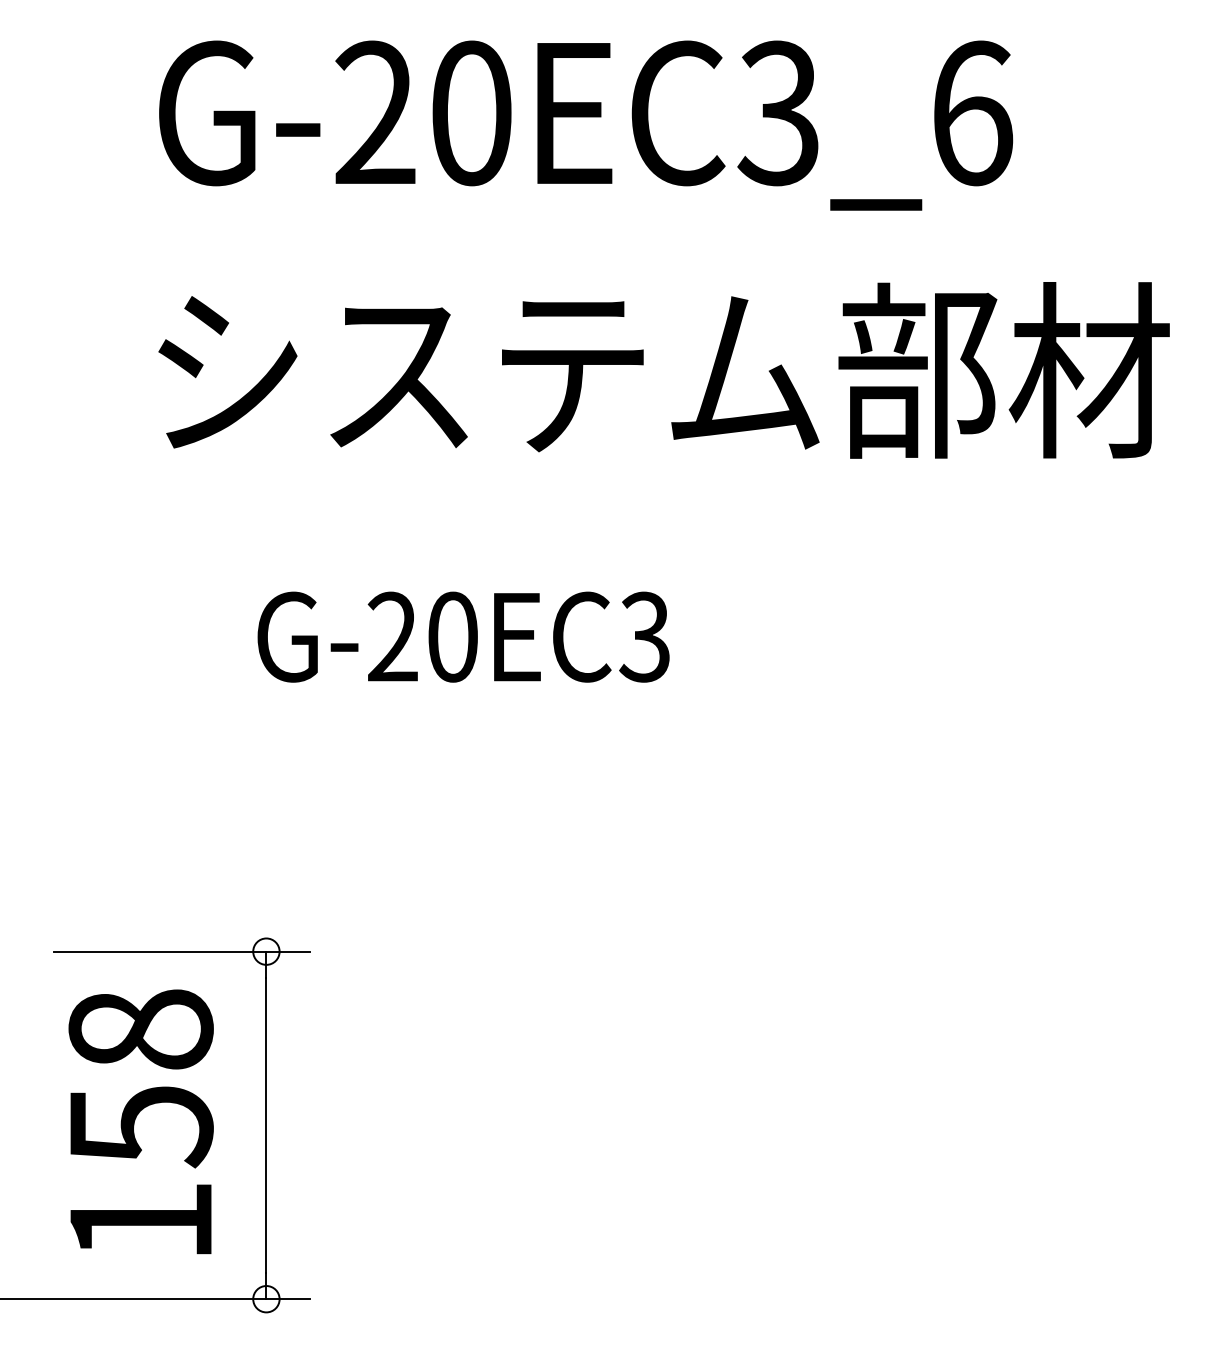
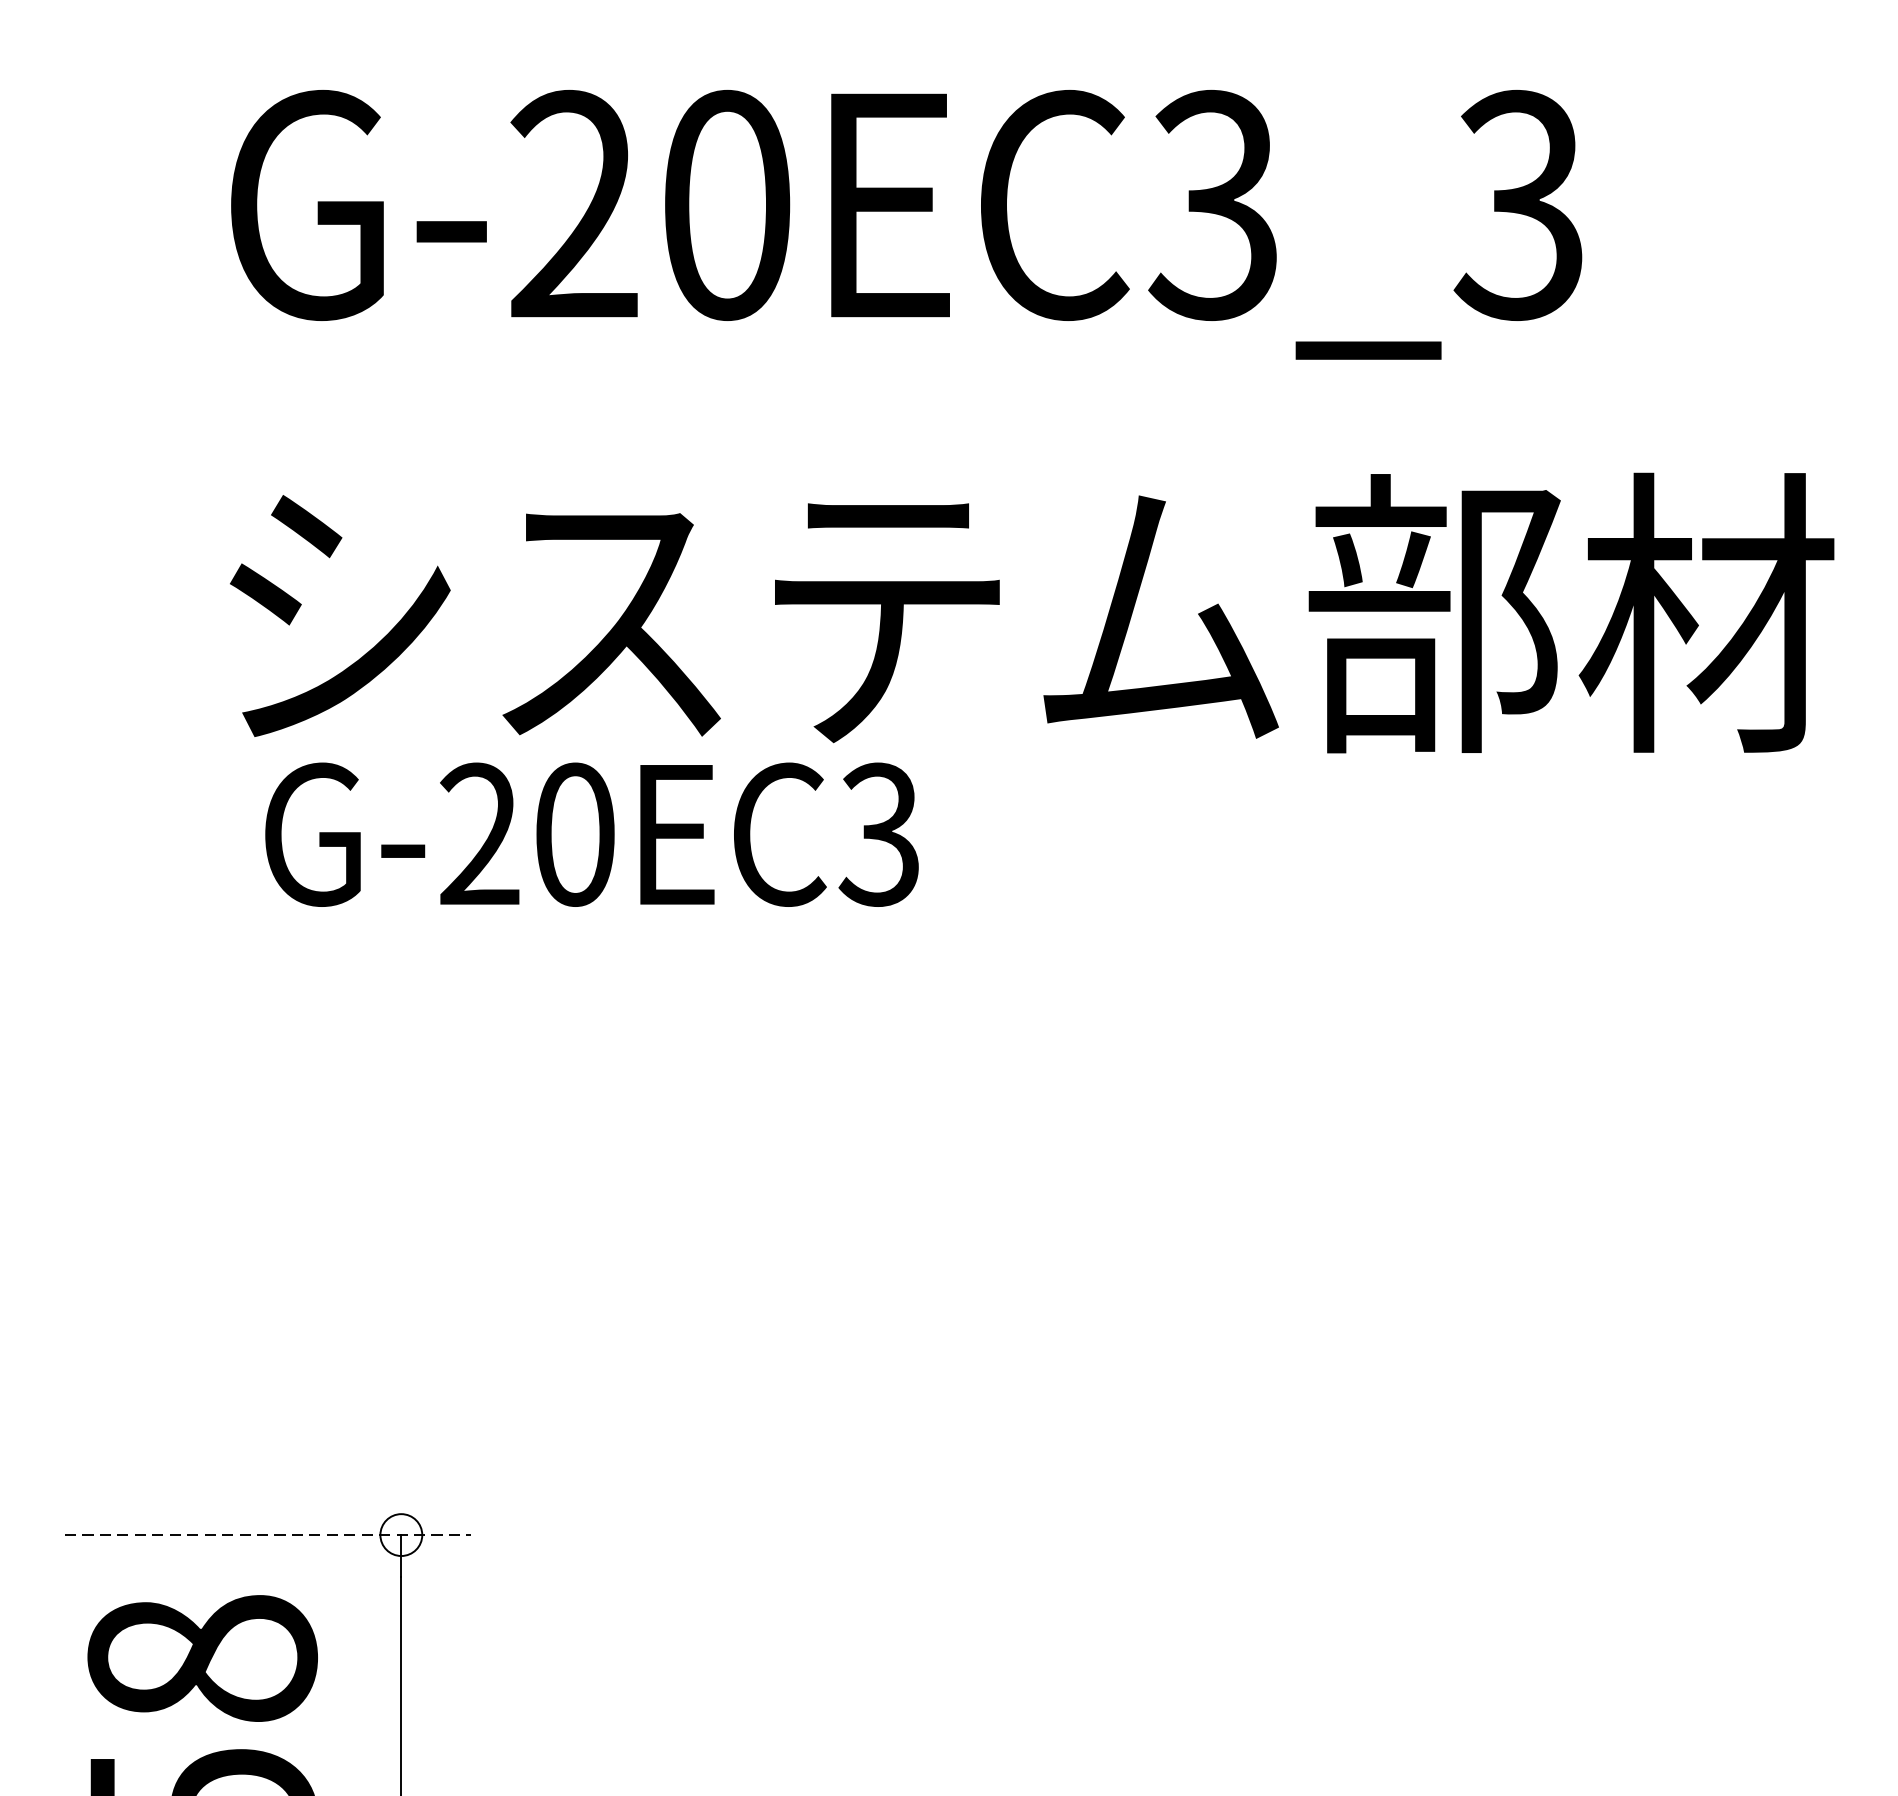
text: (971, 113) -> (1519, 205), G-20EC3_6 -> G-20EC3_3
text: (463, 636) -> (591, 833), moved
line: (182, 951) -> (268, 1534), solid -> dashed

